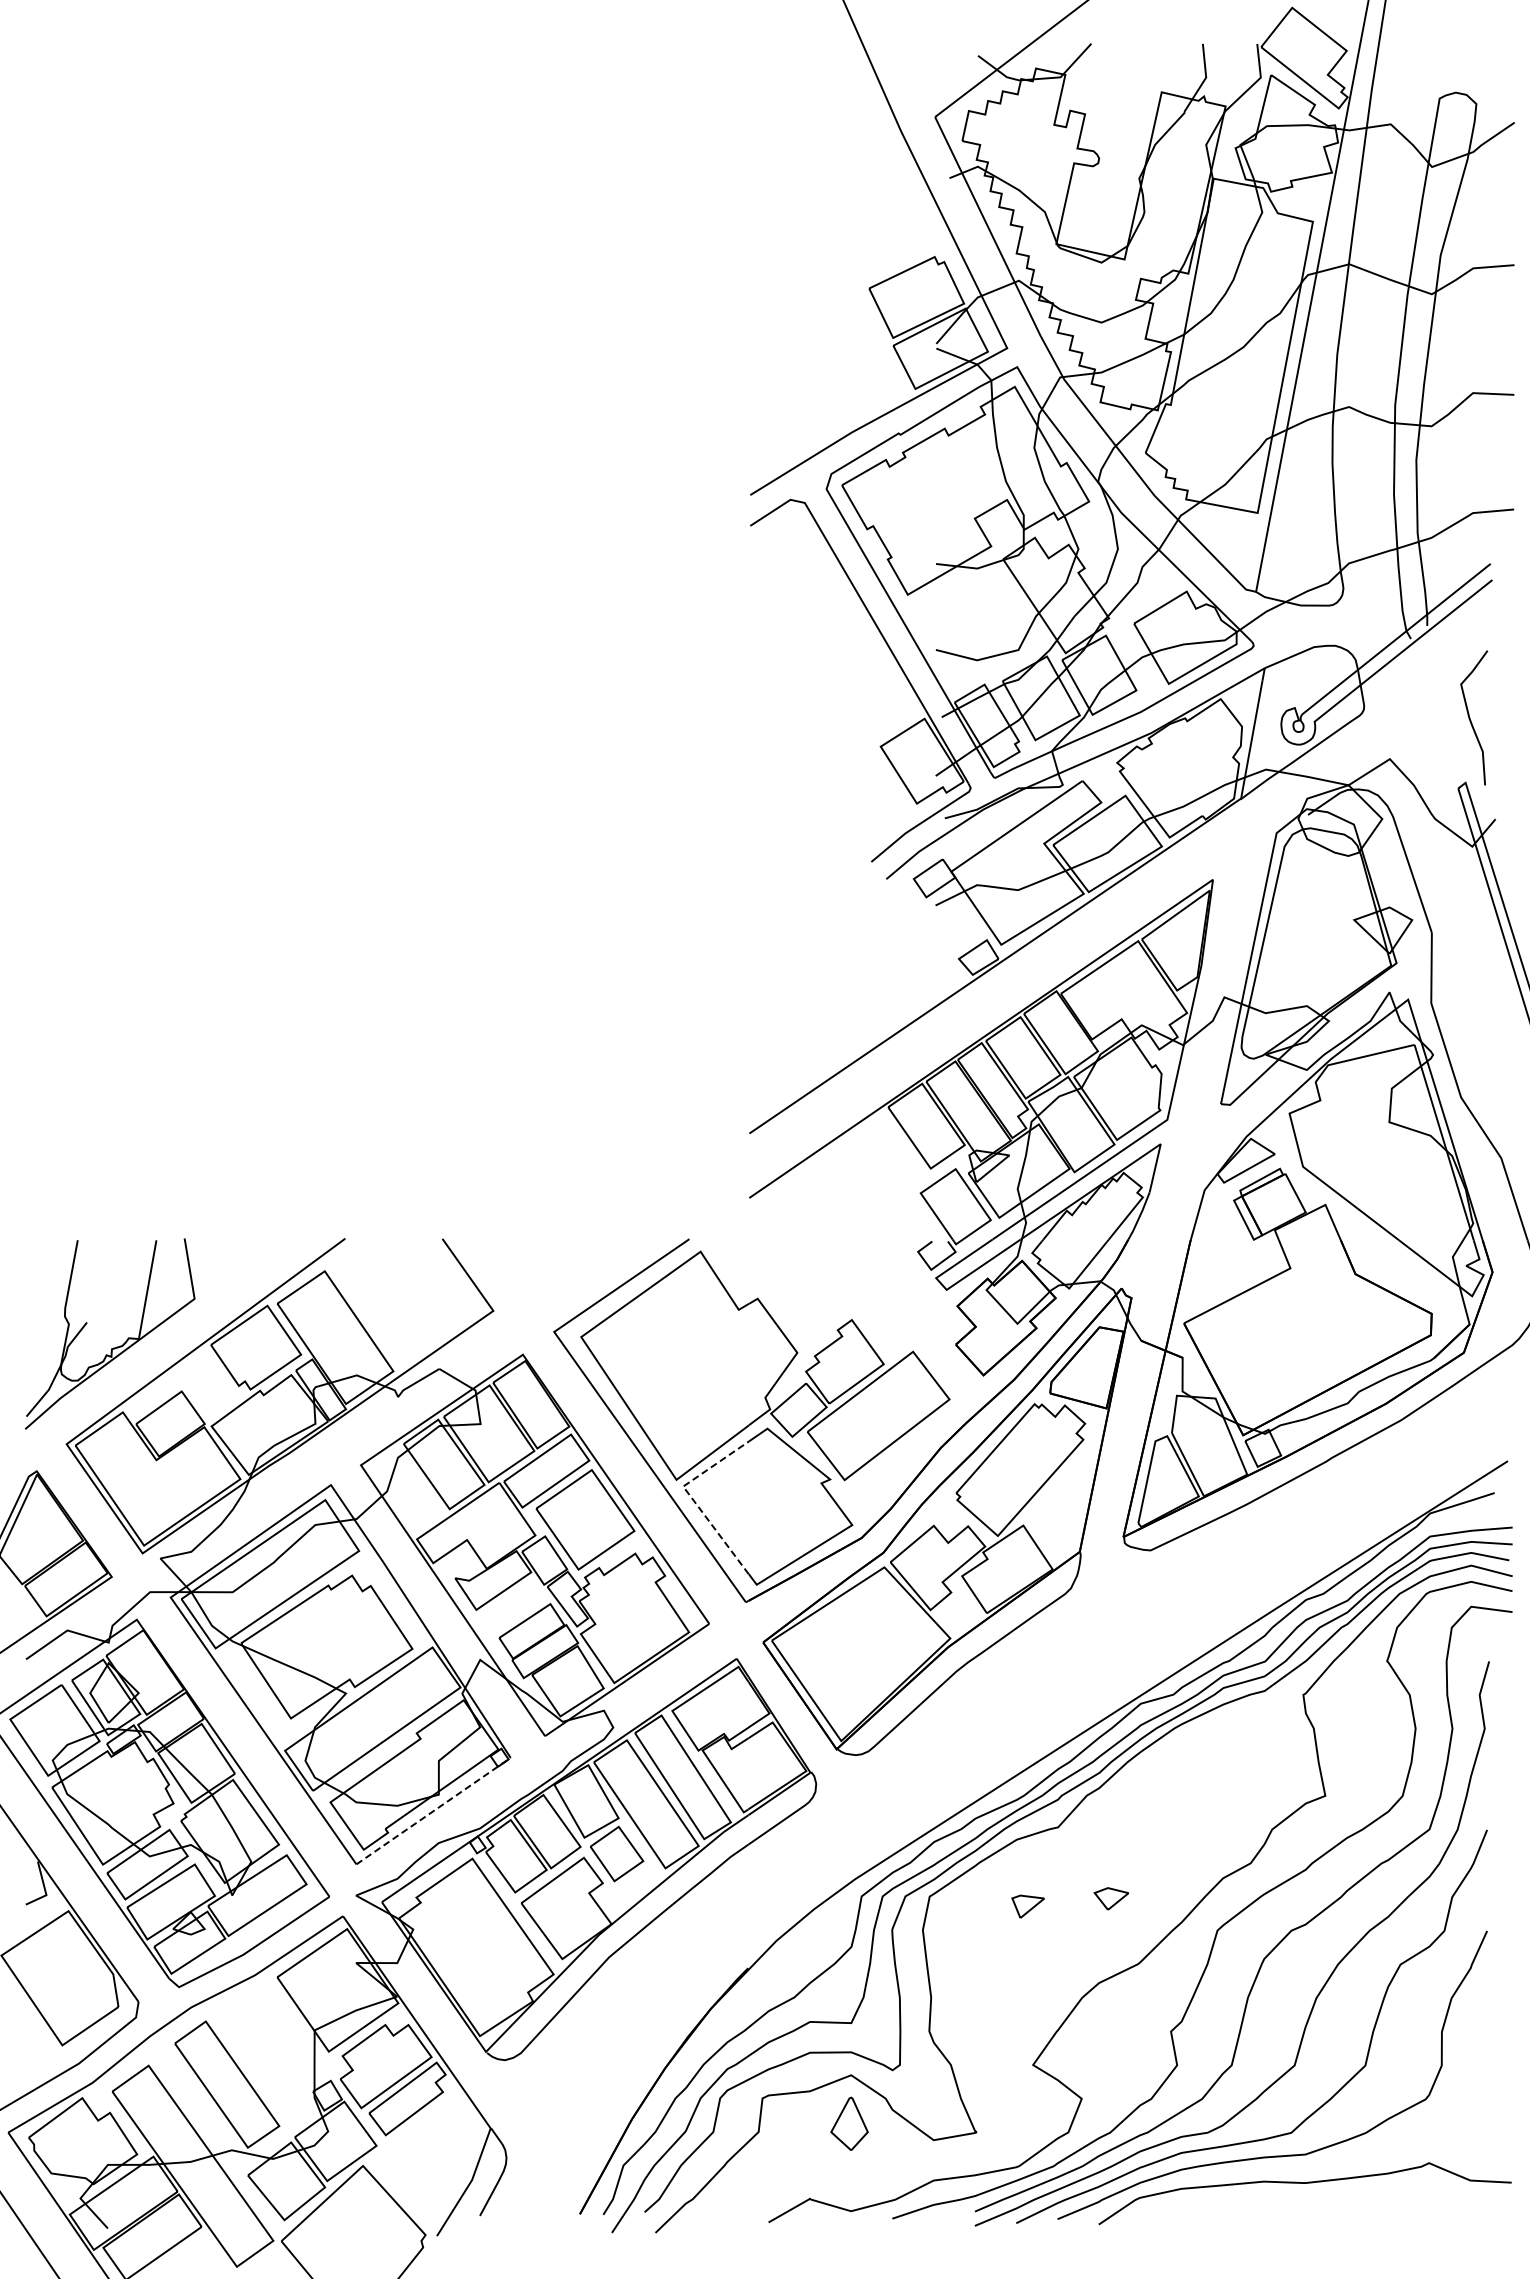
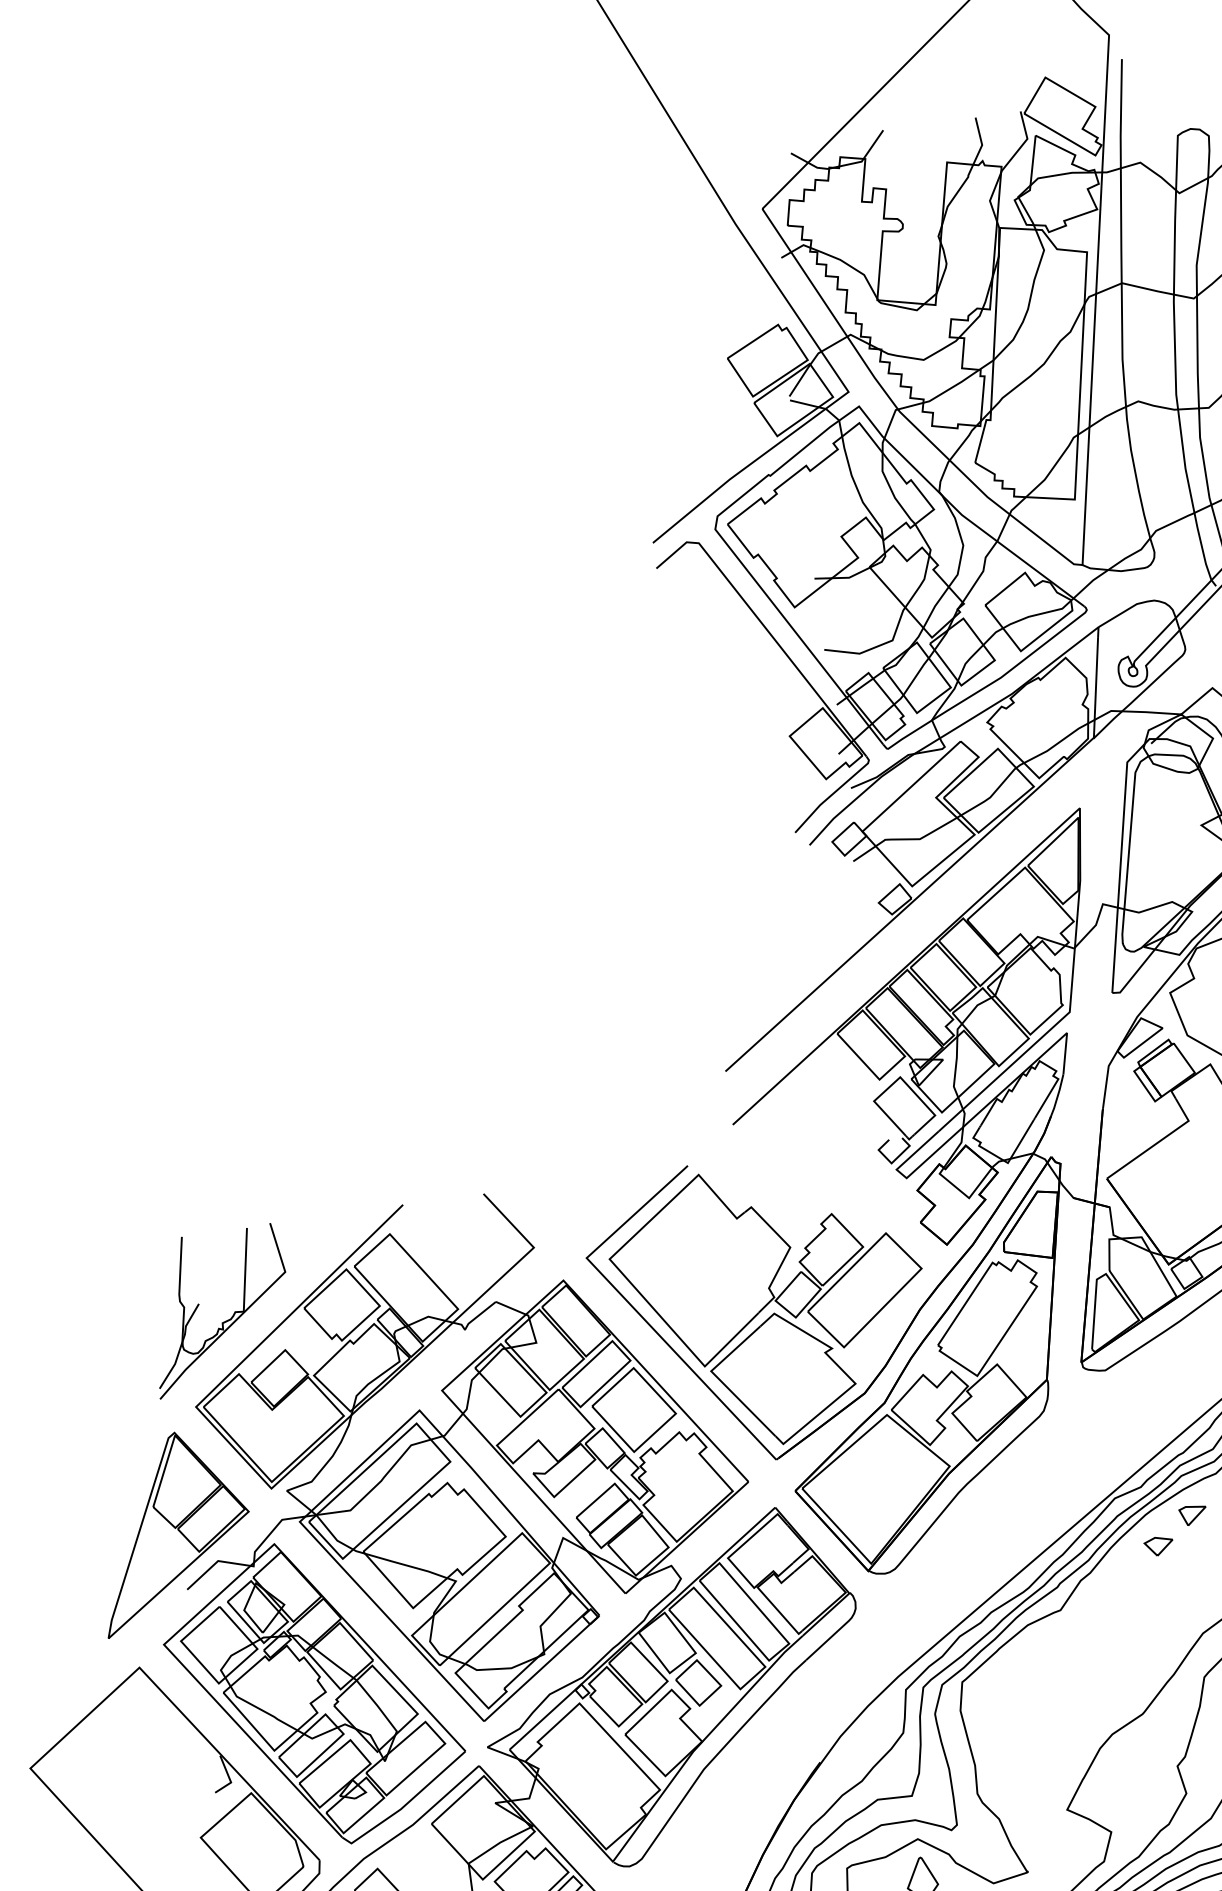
line: (691, 1497) -> (719, 1379), dashed -> solid
line: (433, 1811) -> (541, 1668), dashed -> solid
part: (1111, 1898) -> (1159, 1546), moved
part: (1027, 1906) -> (1192, 1515), moved

